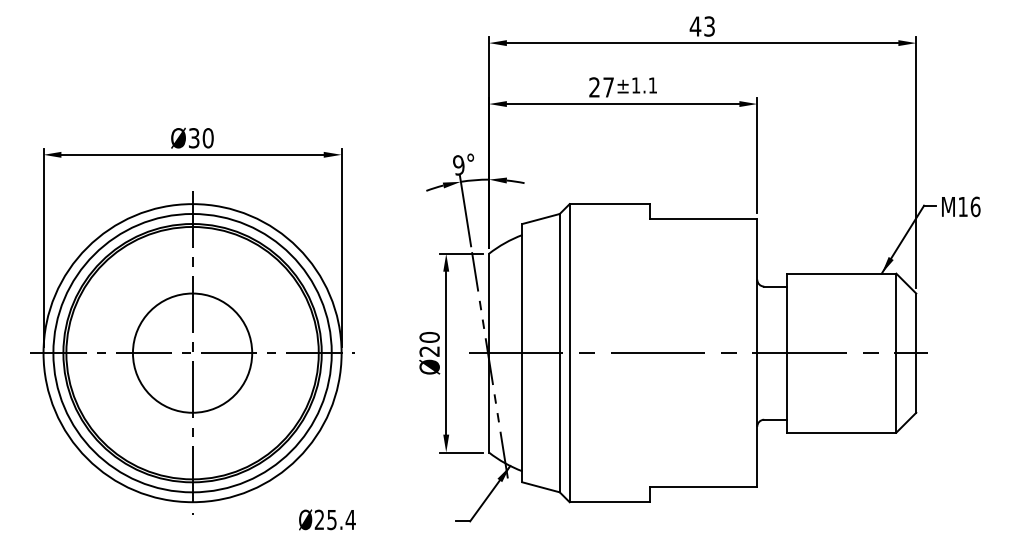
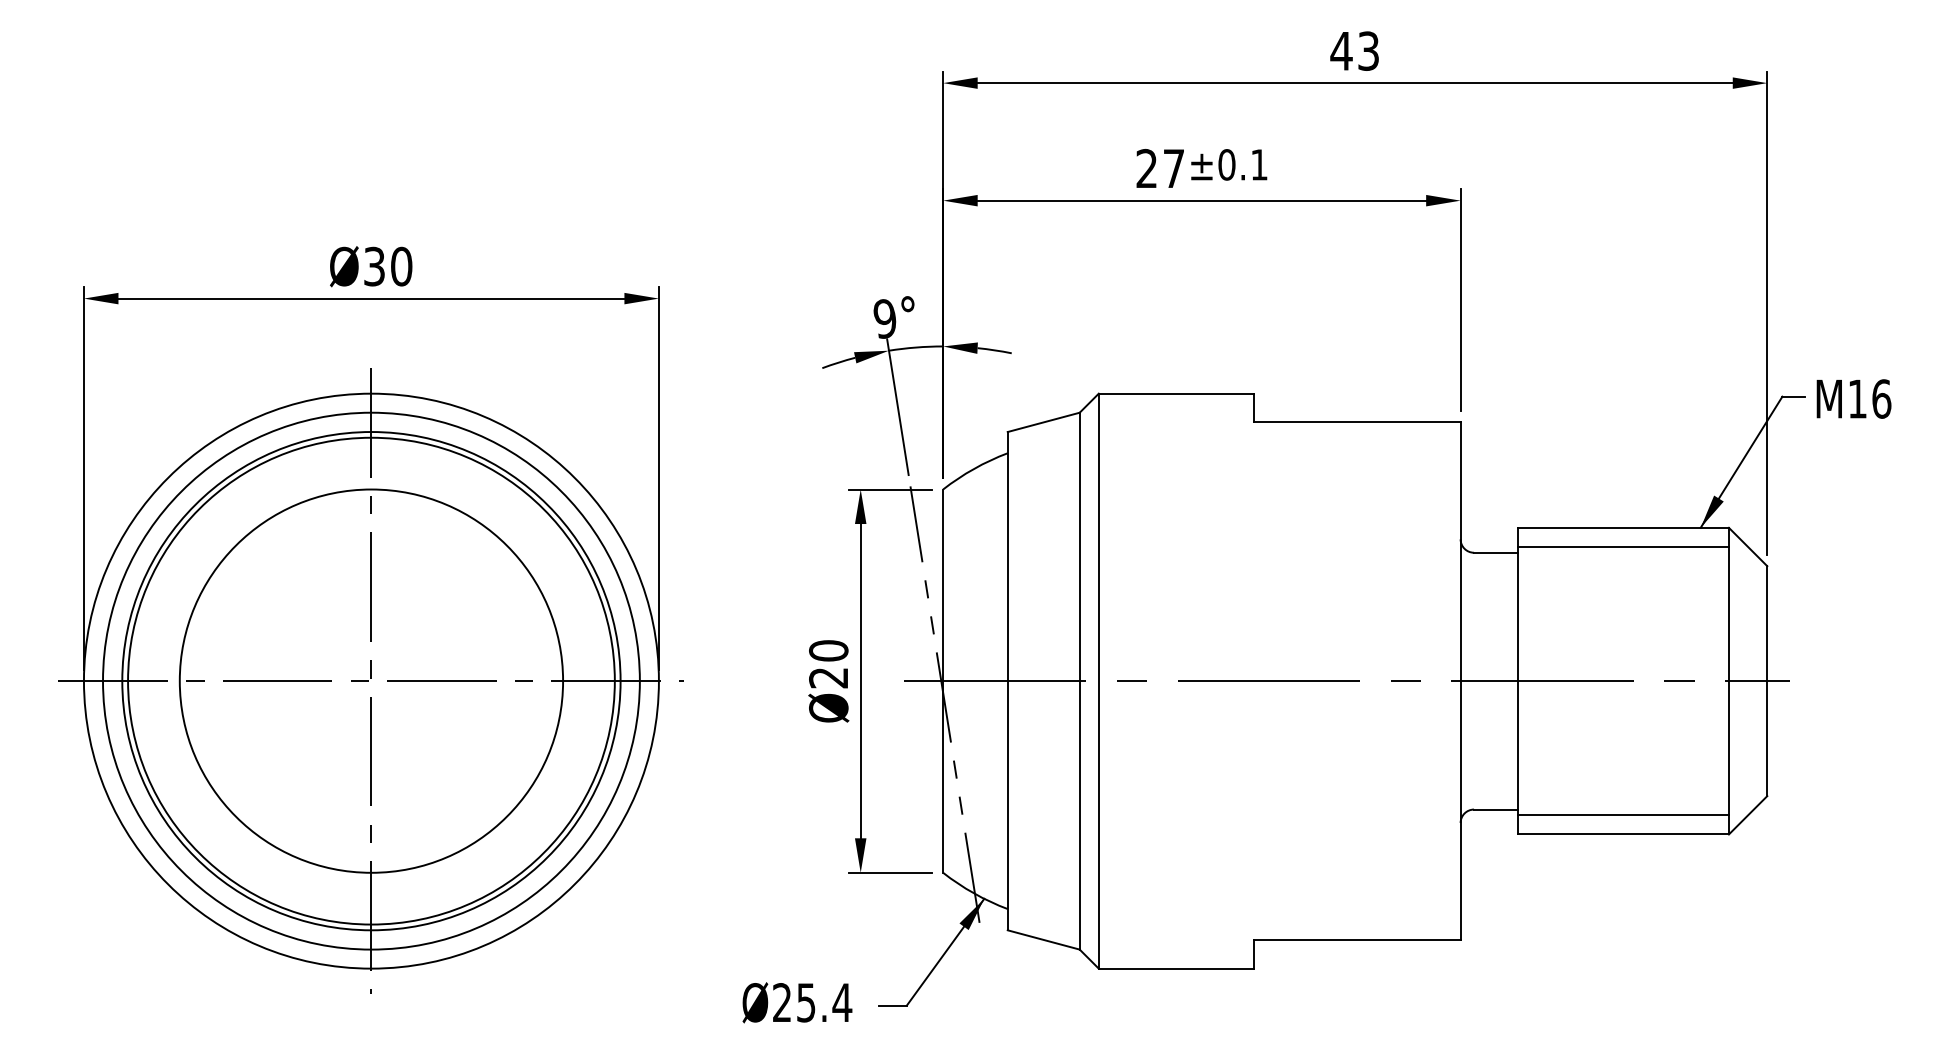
text: (635, 85) -> (1225, 164), ±1.1 -> ±0.1
line: (841, 283) -> (1623, 546), added
circle: (192, 352) -> (371, 679), size x1.67
line: (841, 422) -> (1623, 814), added
text: (327, 519) -> (797, 1001), moved

